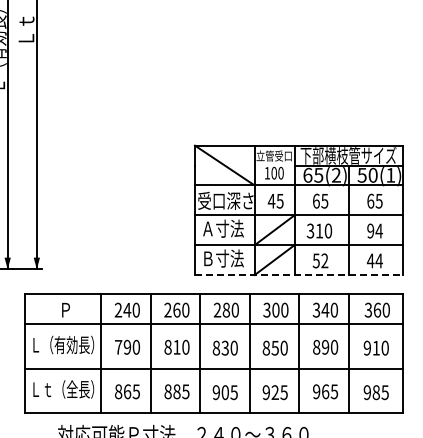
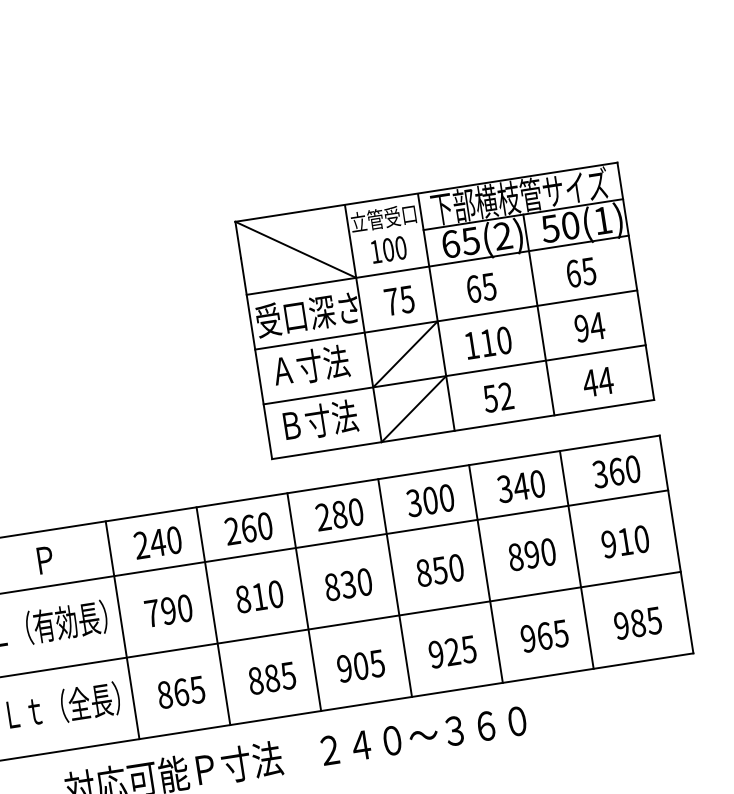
text: (271, 201) -> (391, 302), 45 -> 75
text: (310, 230) -> (471, 344), 310 -> 110
line: (299, 275) -> (463, 430), dashed -> solid

